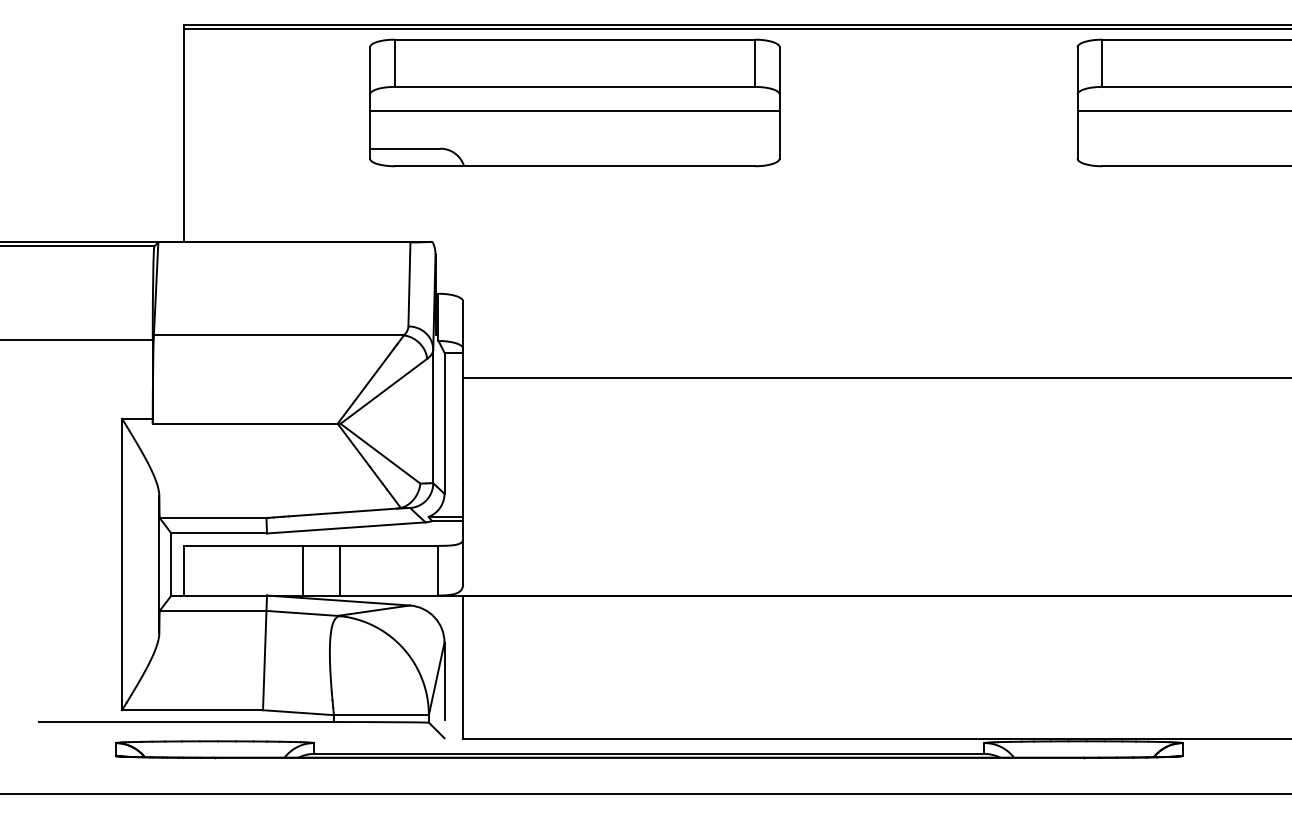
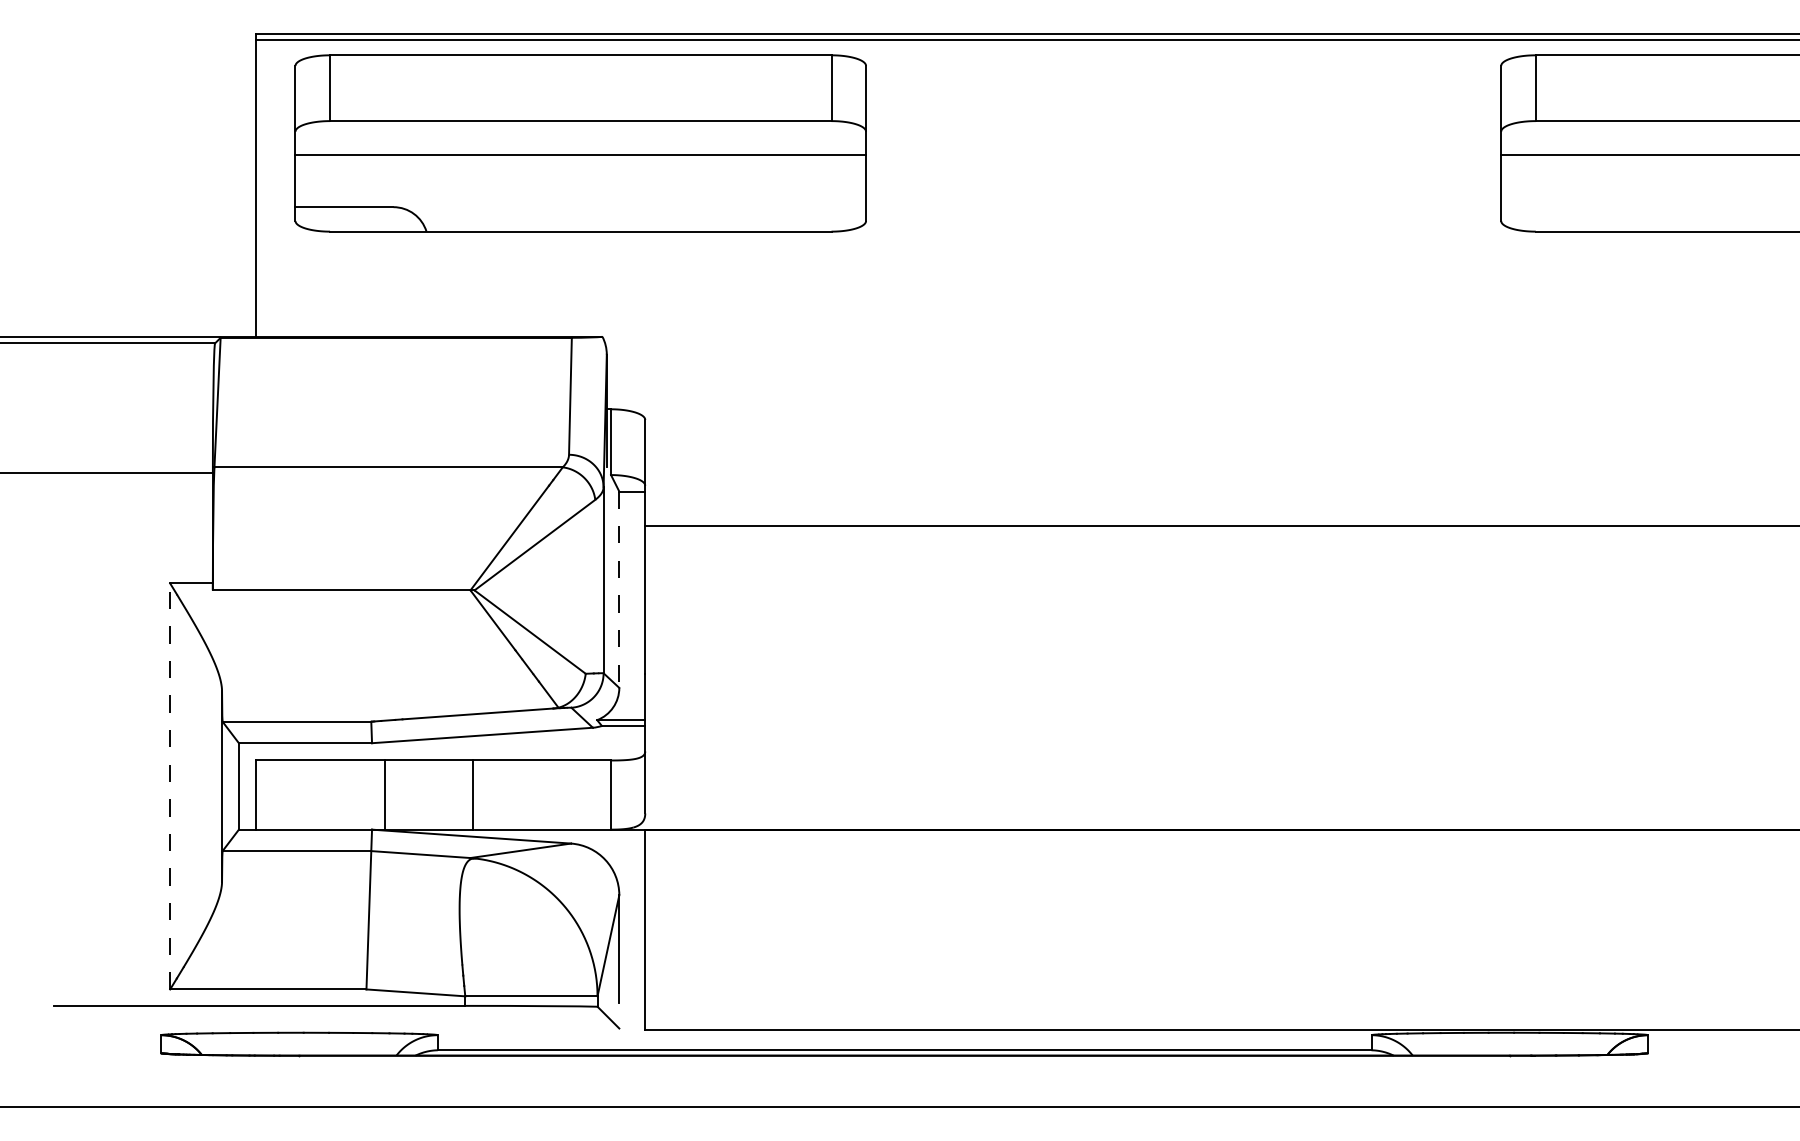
part: (574, 102) -> (580, 142), moved
line: (444, 423) -> (619, 590), solid -> dashed
line: (122, 564) -> (170, 786), solid -> dashed
line: (302, 570) -> (385, 794), moved

